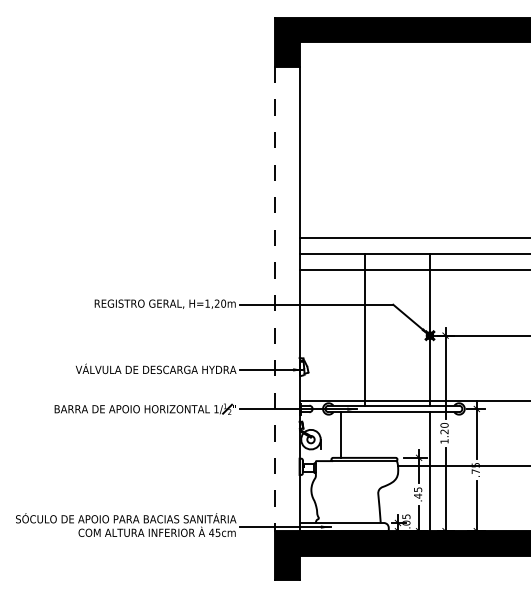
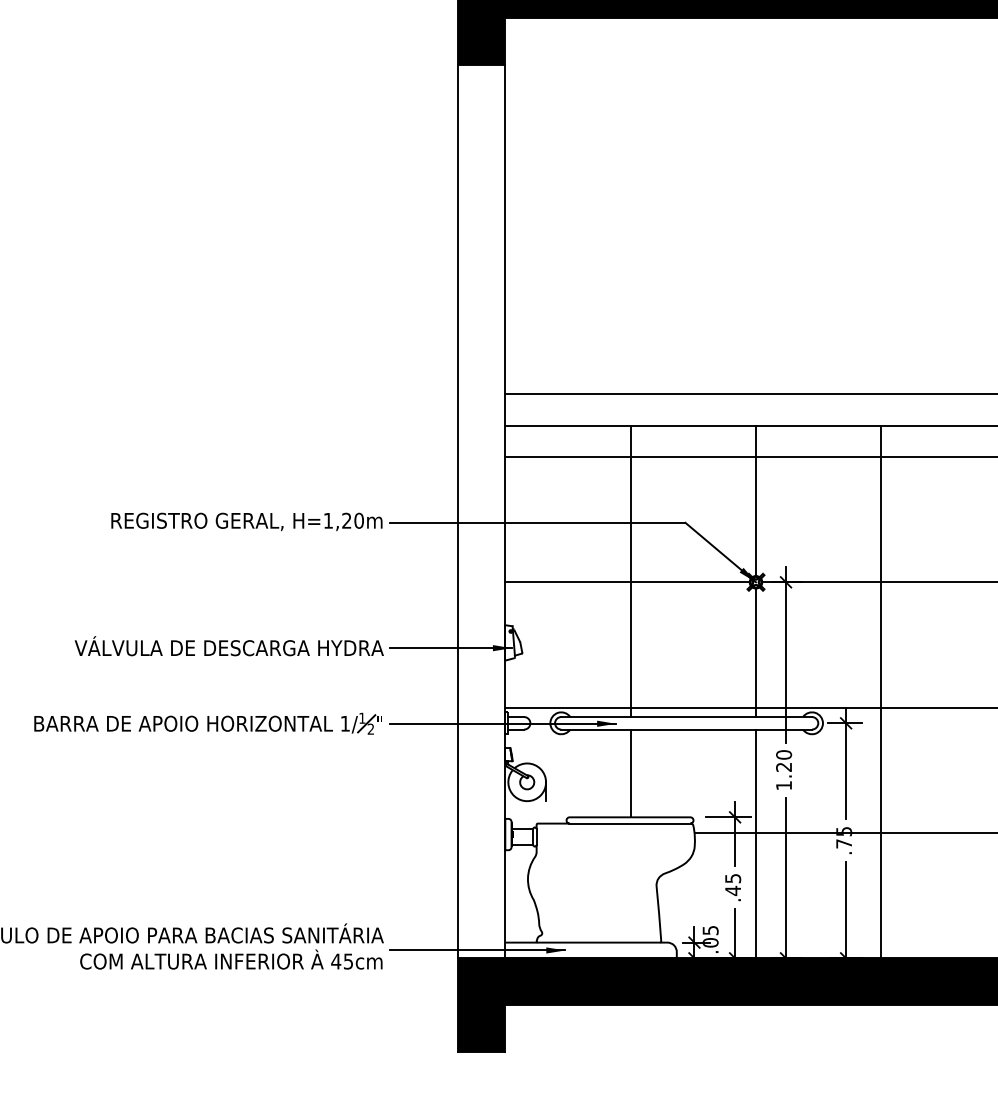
line: (275, 299) -> (458, 512), dashed -> solid
line: (362, 335) -> (626, 582), added
line: (495, 392) -> (882, 691), added
line: (340, 434) -> (630, 772), moved

